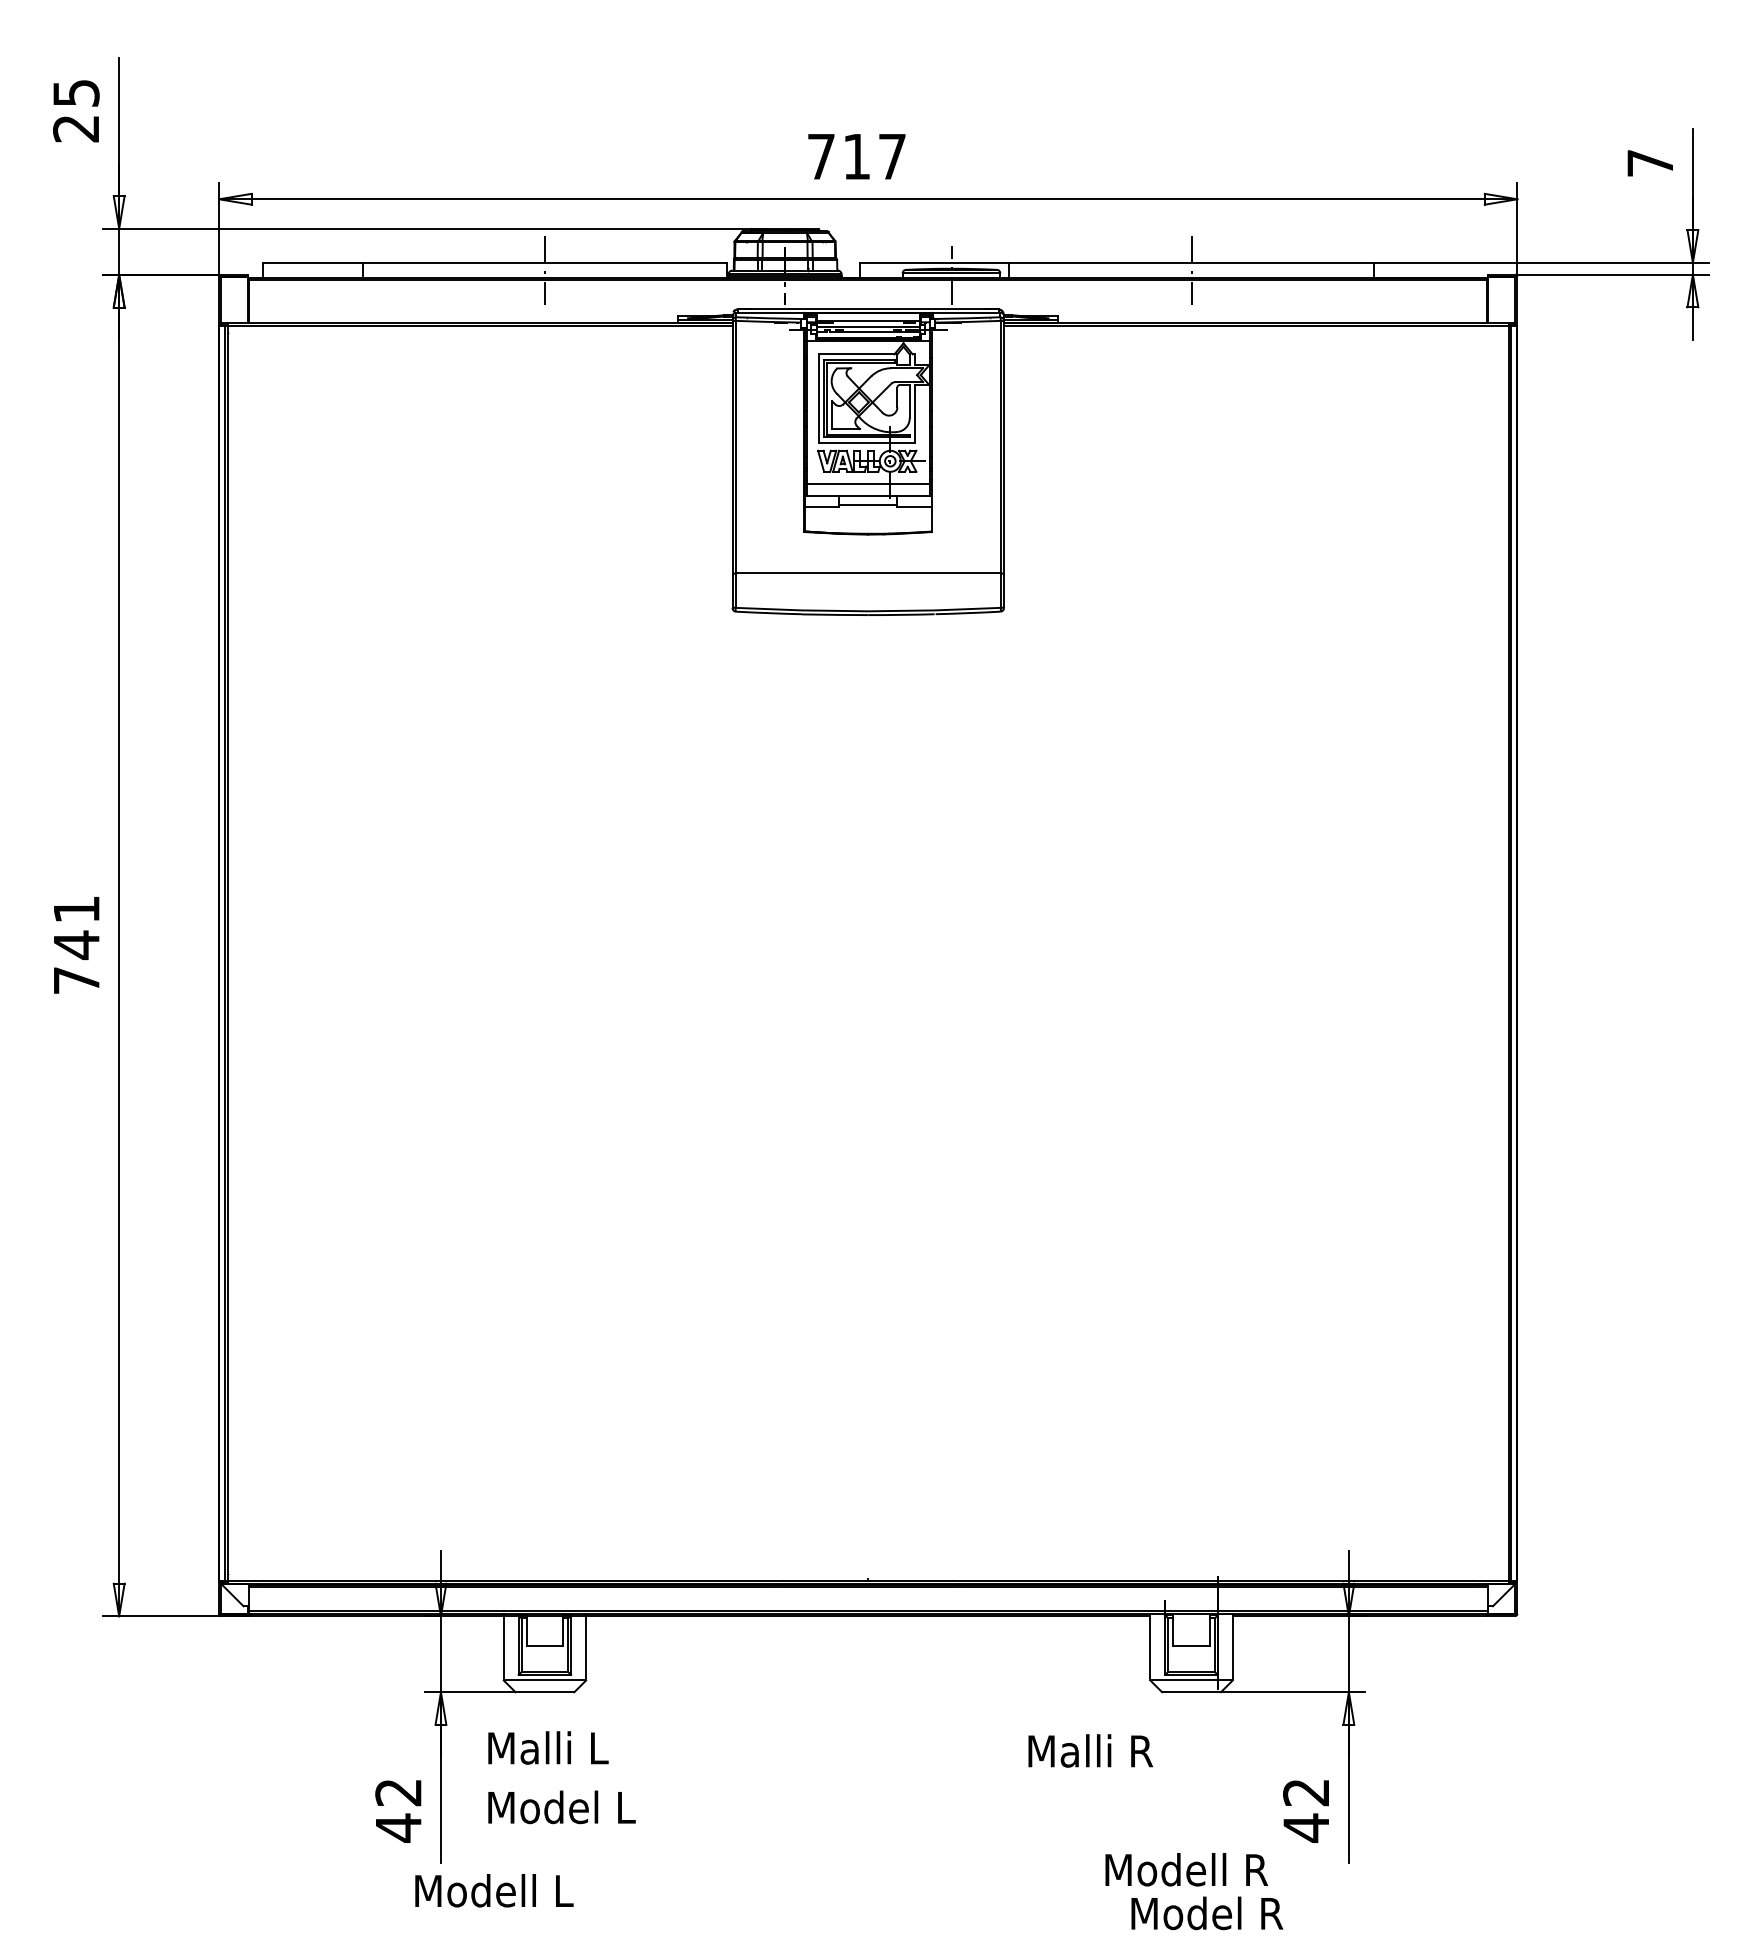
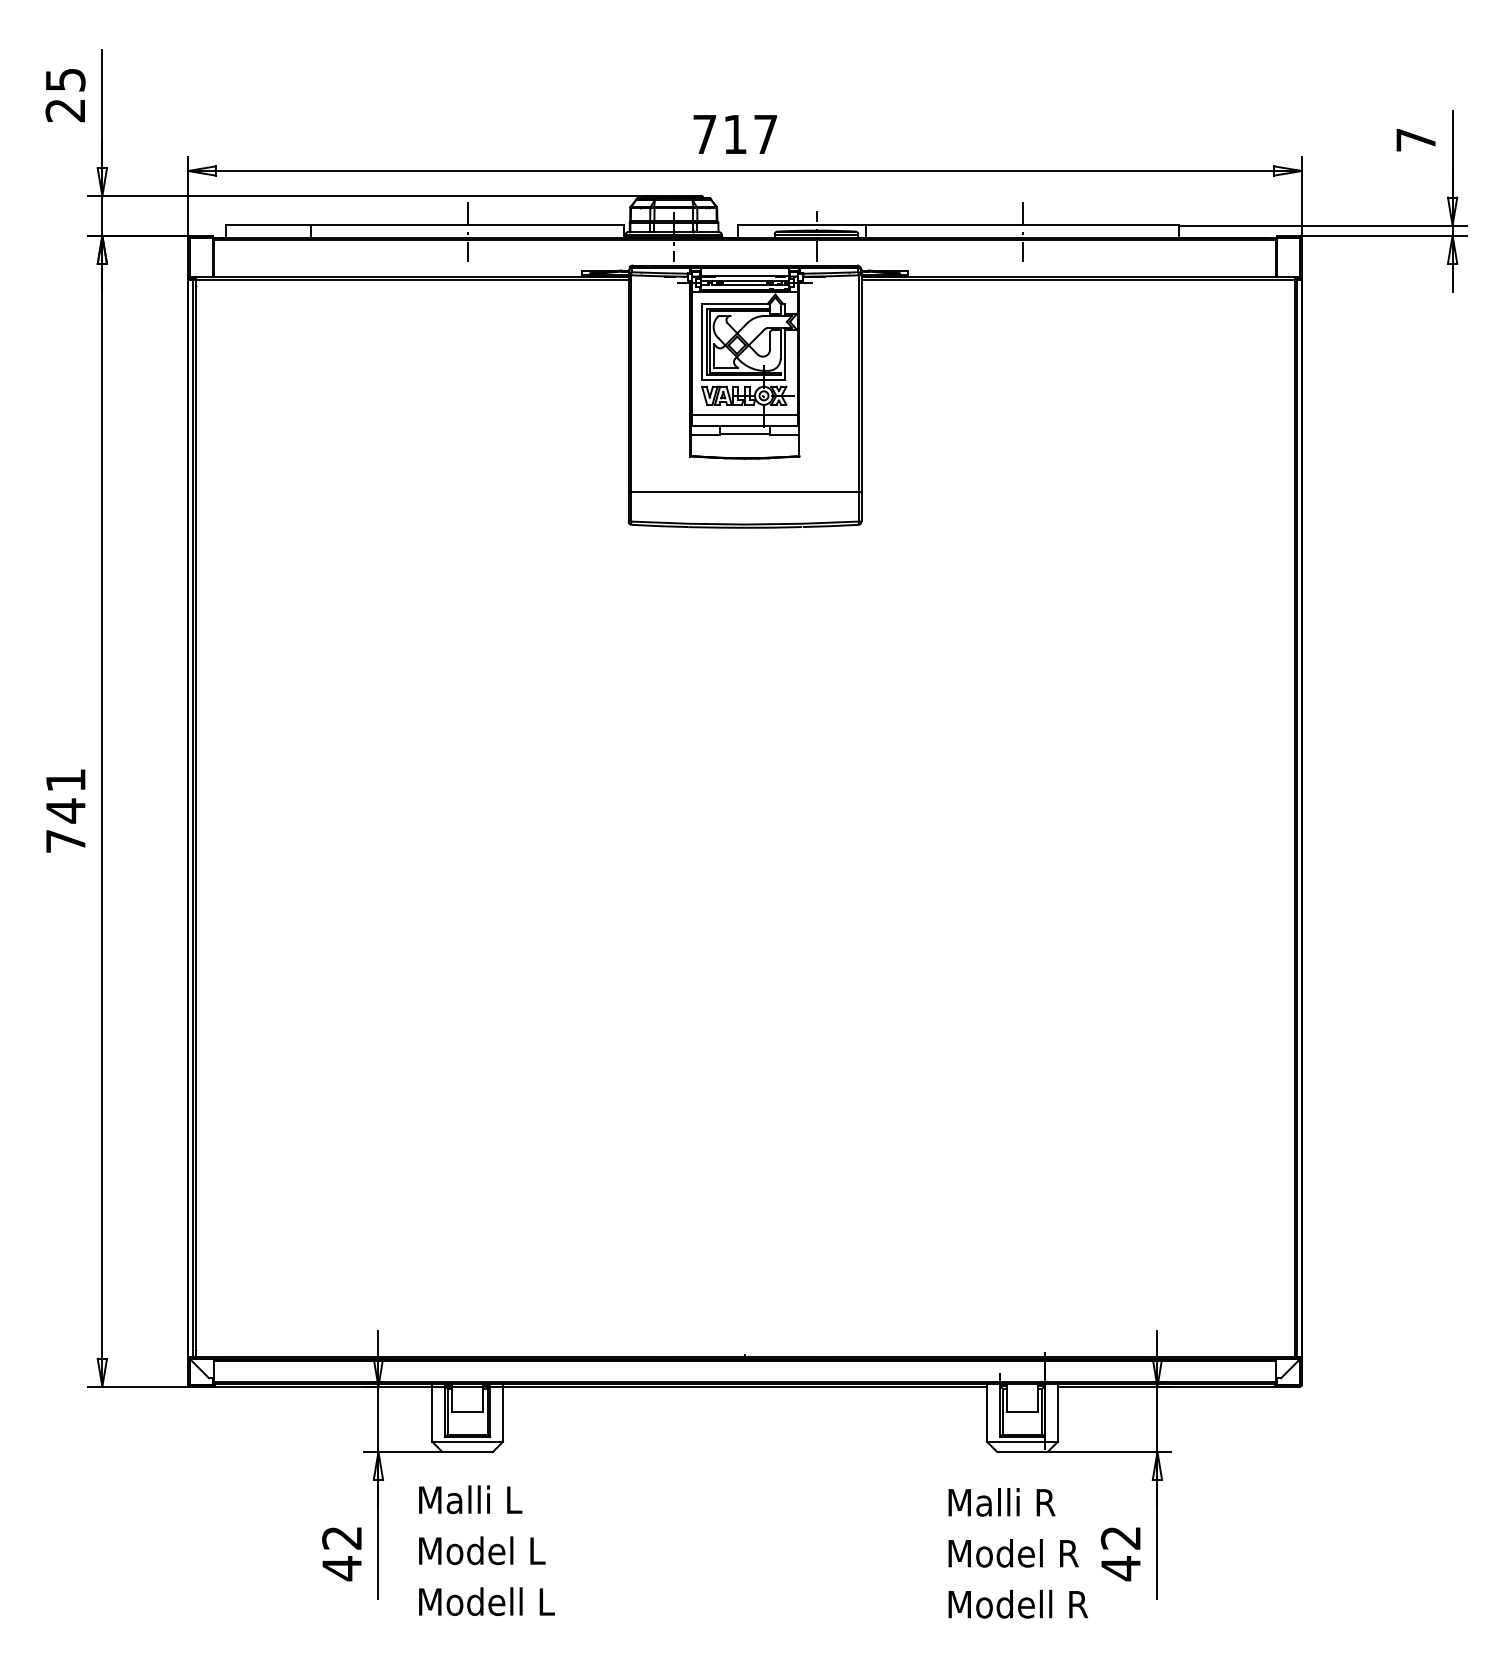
text: (1090, 1750) -> (1001, 1501), moved
text: (494, 1890) -> (487, 1601), moved
text: (1207, 1913) -> (1013, 1553), moved

